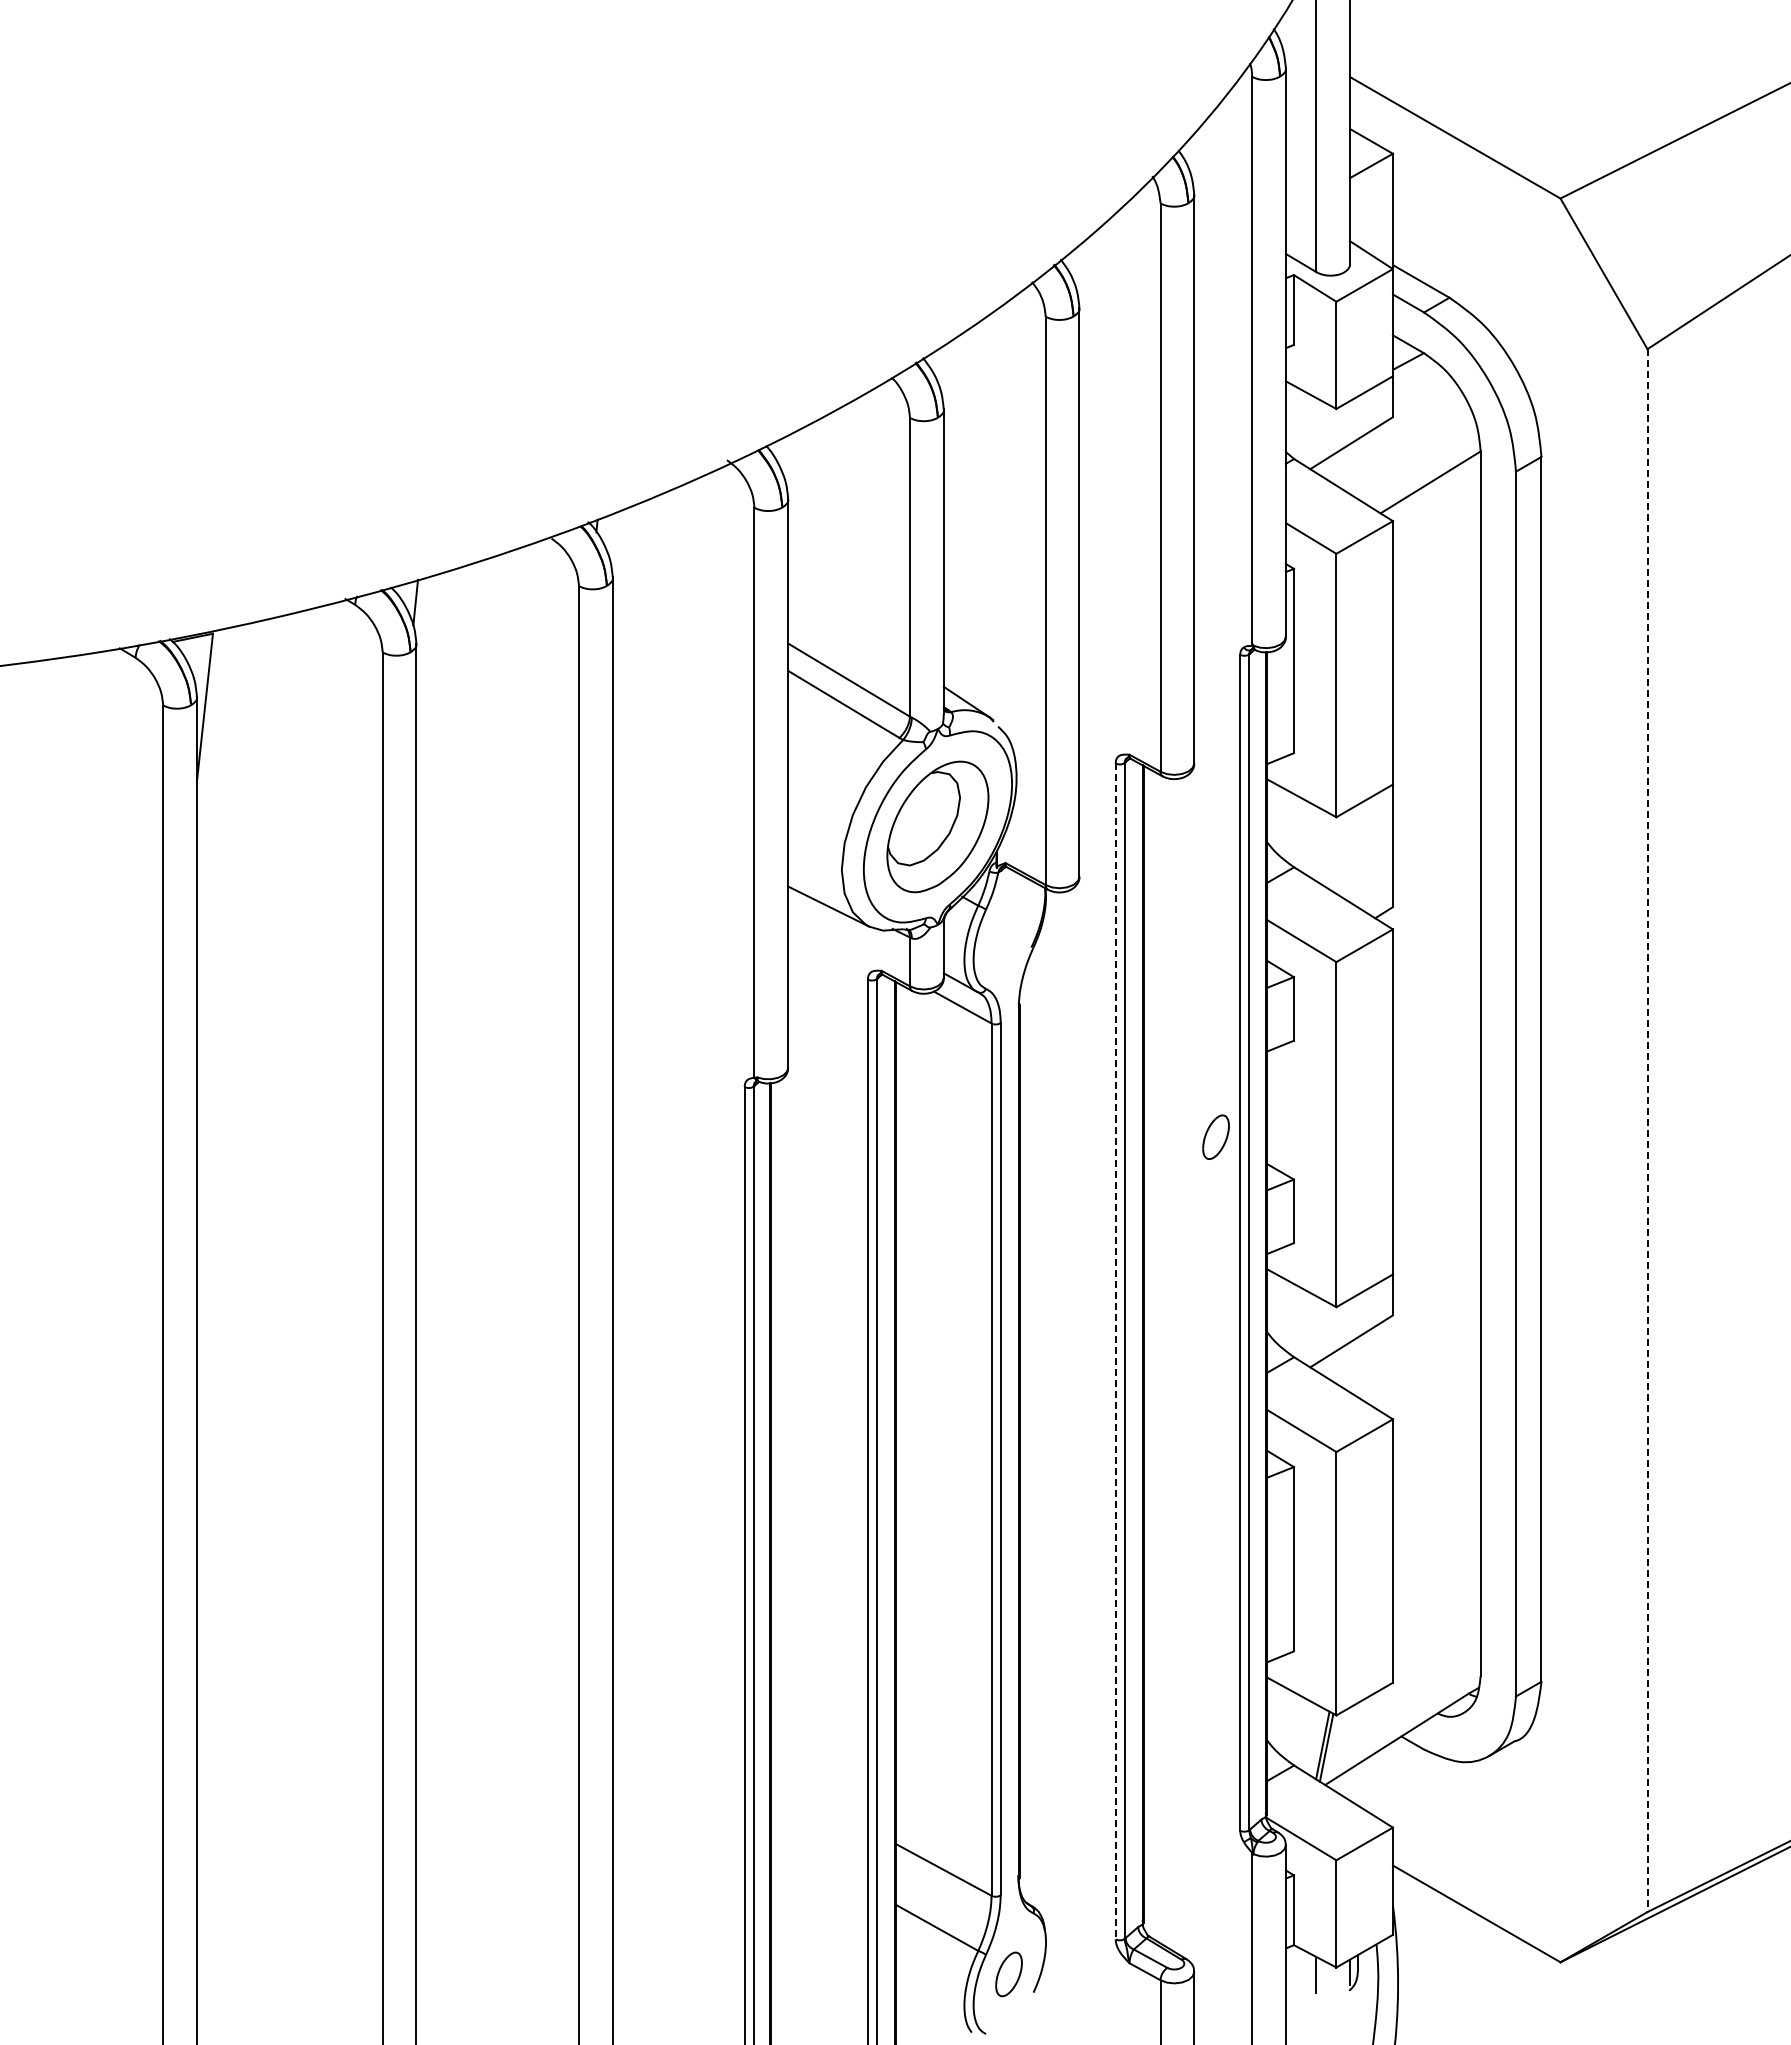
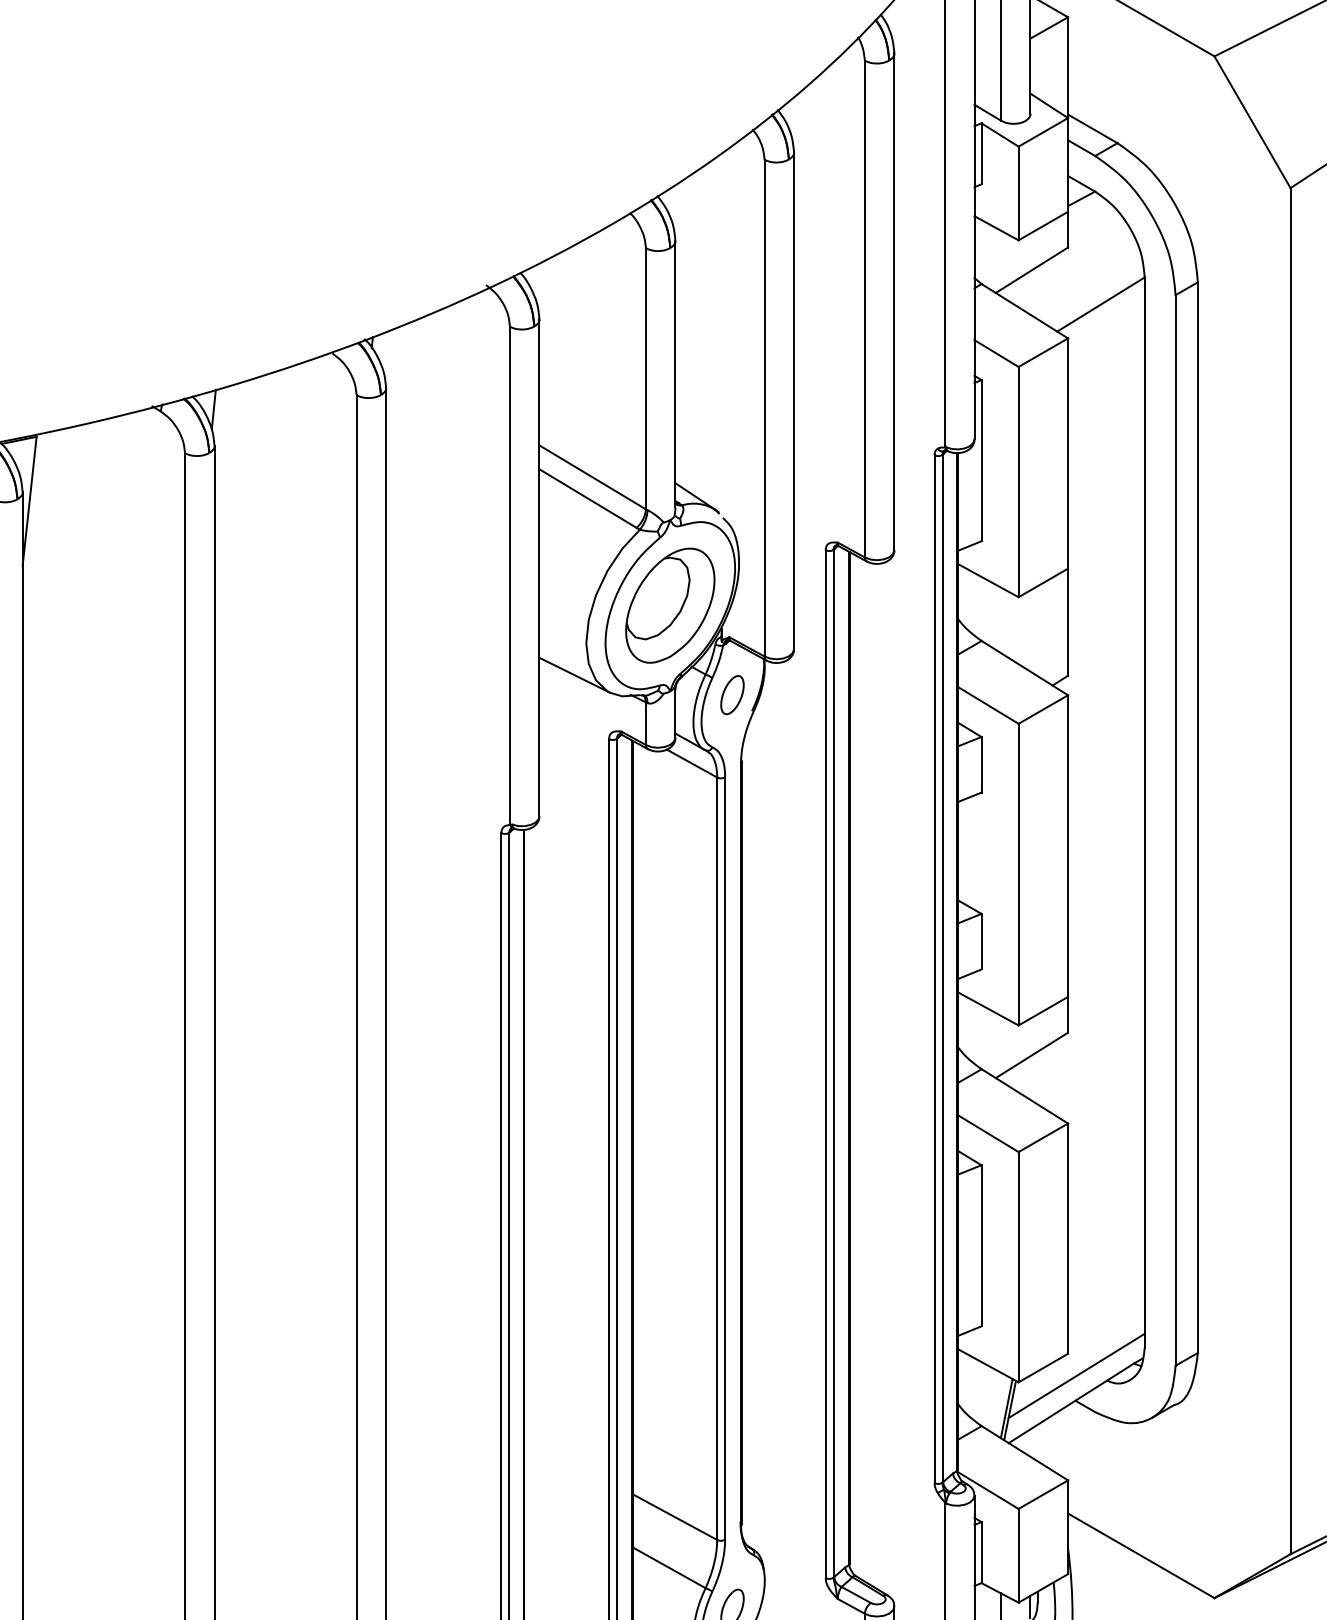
line: (1647, 1131) -> (1290, 871), dashed -> solid
part: (1215, 1136) -> (732, 694), moved
line: (1115, 1351) -> (825, 1064), dashed -> solid
line: (1402, 1707) -> (1076, 1375), added

